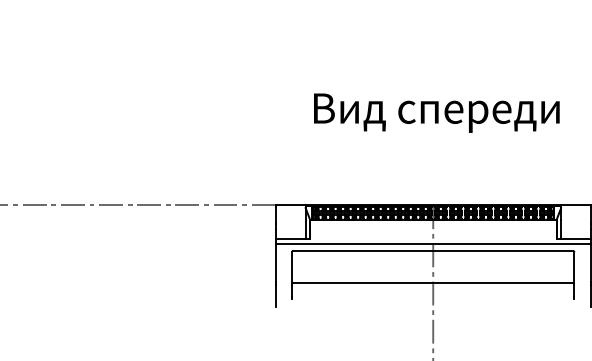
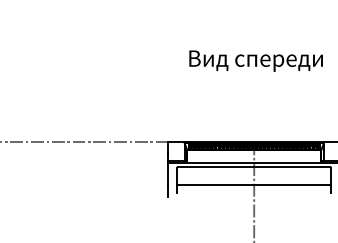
text: (435, 111) -> (255, 60), moved

